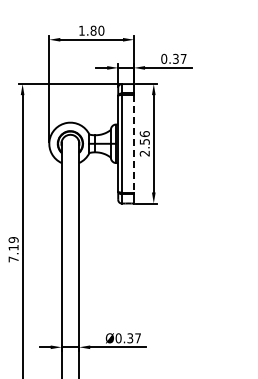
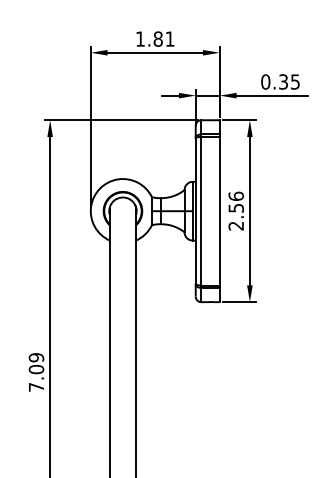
text: (101, 30) -> (170, 38), 1.80 -> 1.81
text: (183, 58) -> (295, 81), 0.37 -> 0.35
line: (134, 143) -> (220, 210), dashed -> solid
text: (13, 247) -> (36, 369), 7.19 -> 7.09

